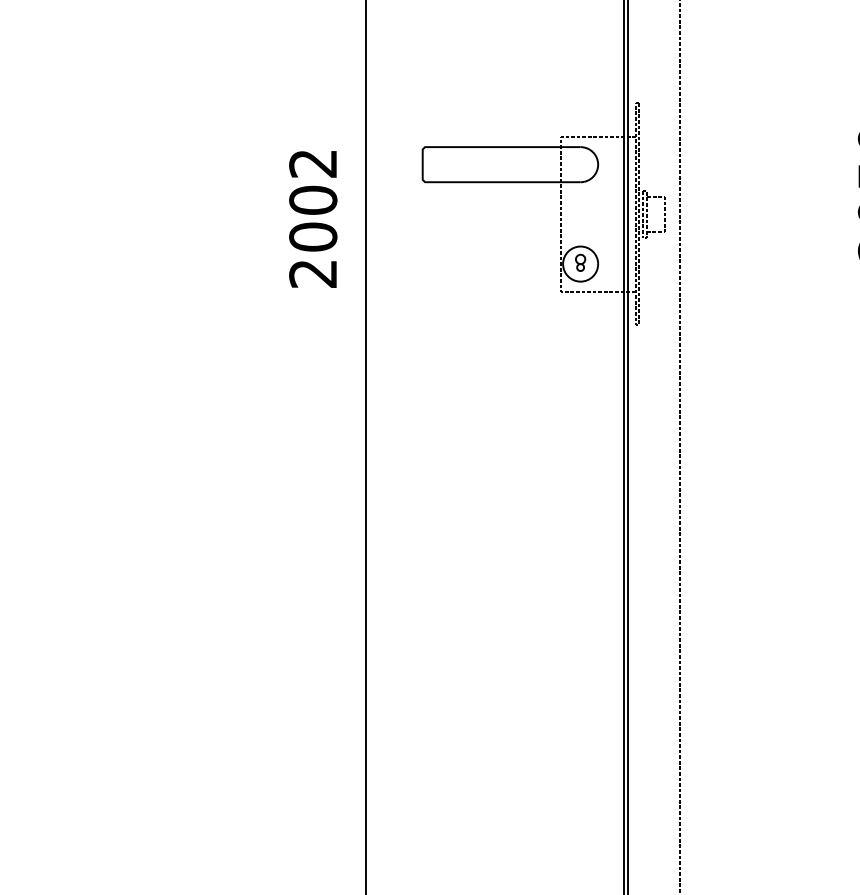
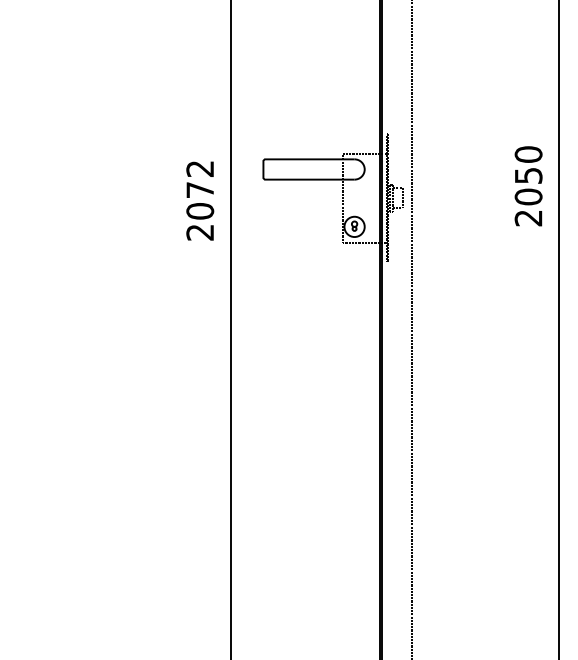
text: (313, 199) -> (200, 189), 2002 -> 2072

